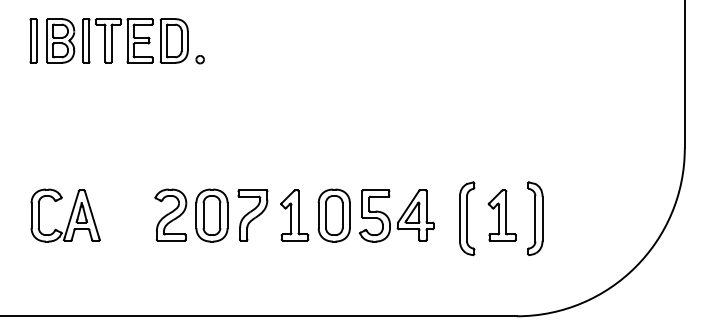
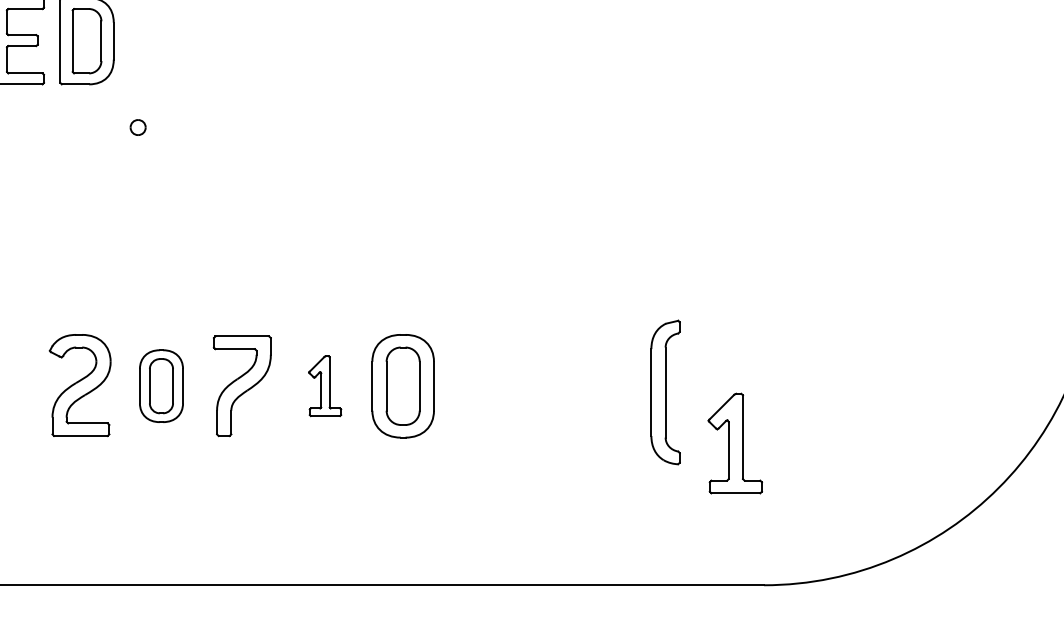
part: (199, 59) -> (136, 127), moved
part: (211, 215) -> (160, 386), size x0.7
part: (294, 215) -> (324, 386), size x0.6
part: (396, 215) -> (526, 386), removed
part: (501, 215) -> (733, 443), moved
part: (535, 218) -> (800, 392), removed

